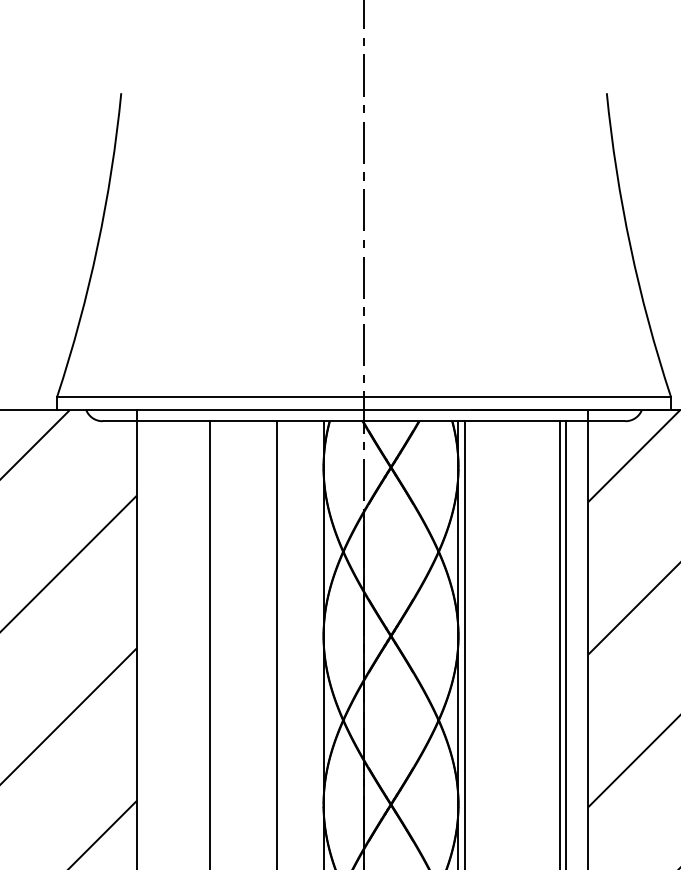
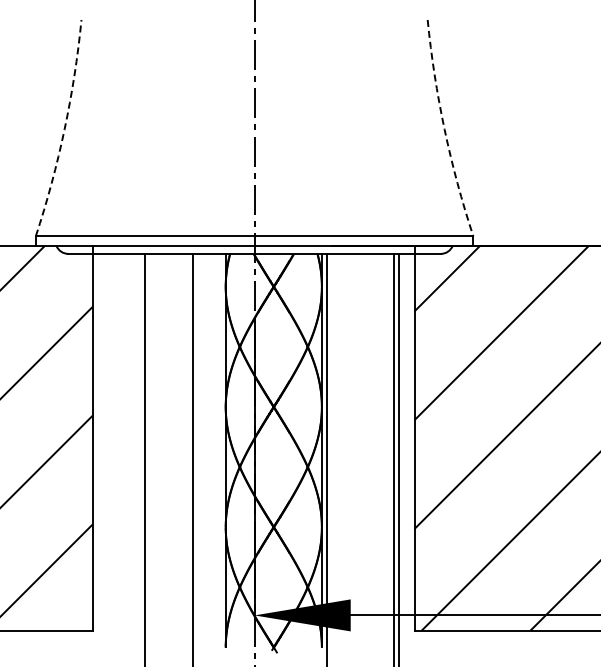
arc: (97, 246) -> (64, 129), solid -> dashed
arc: (630, 246) -> (444, 129), solid -> dashed

